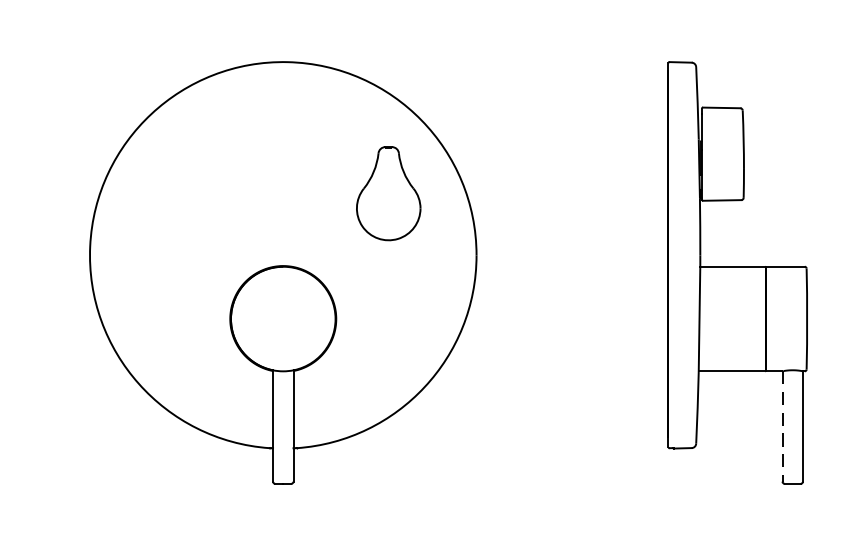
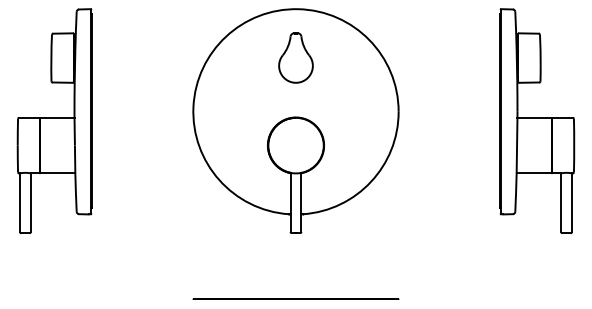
part: (387, 192) -> (295, 57), moved
line: (783, 427) -> (561, 203), dashed -> solid

